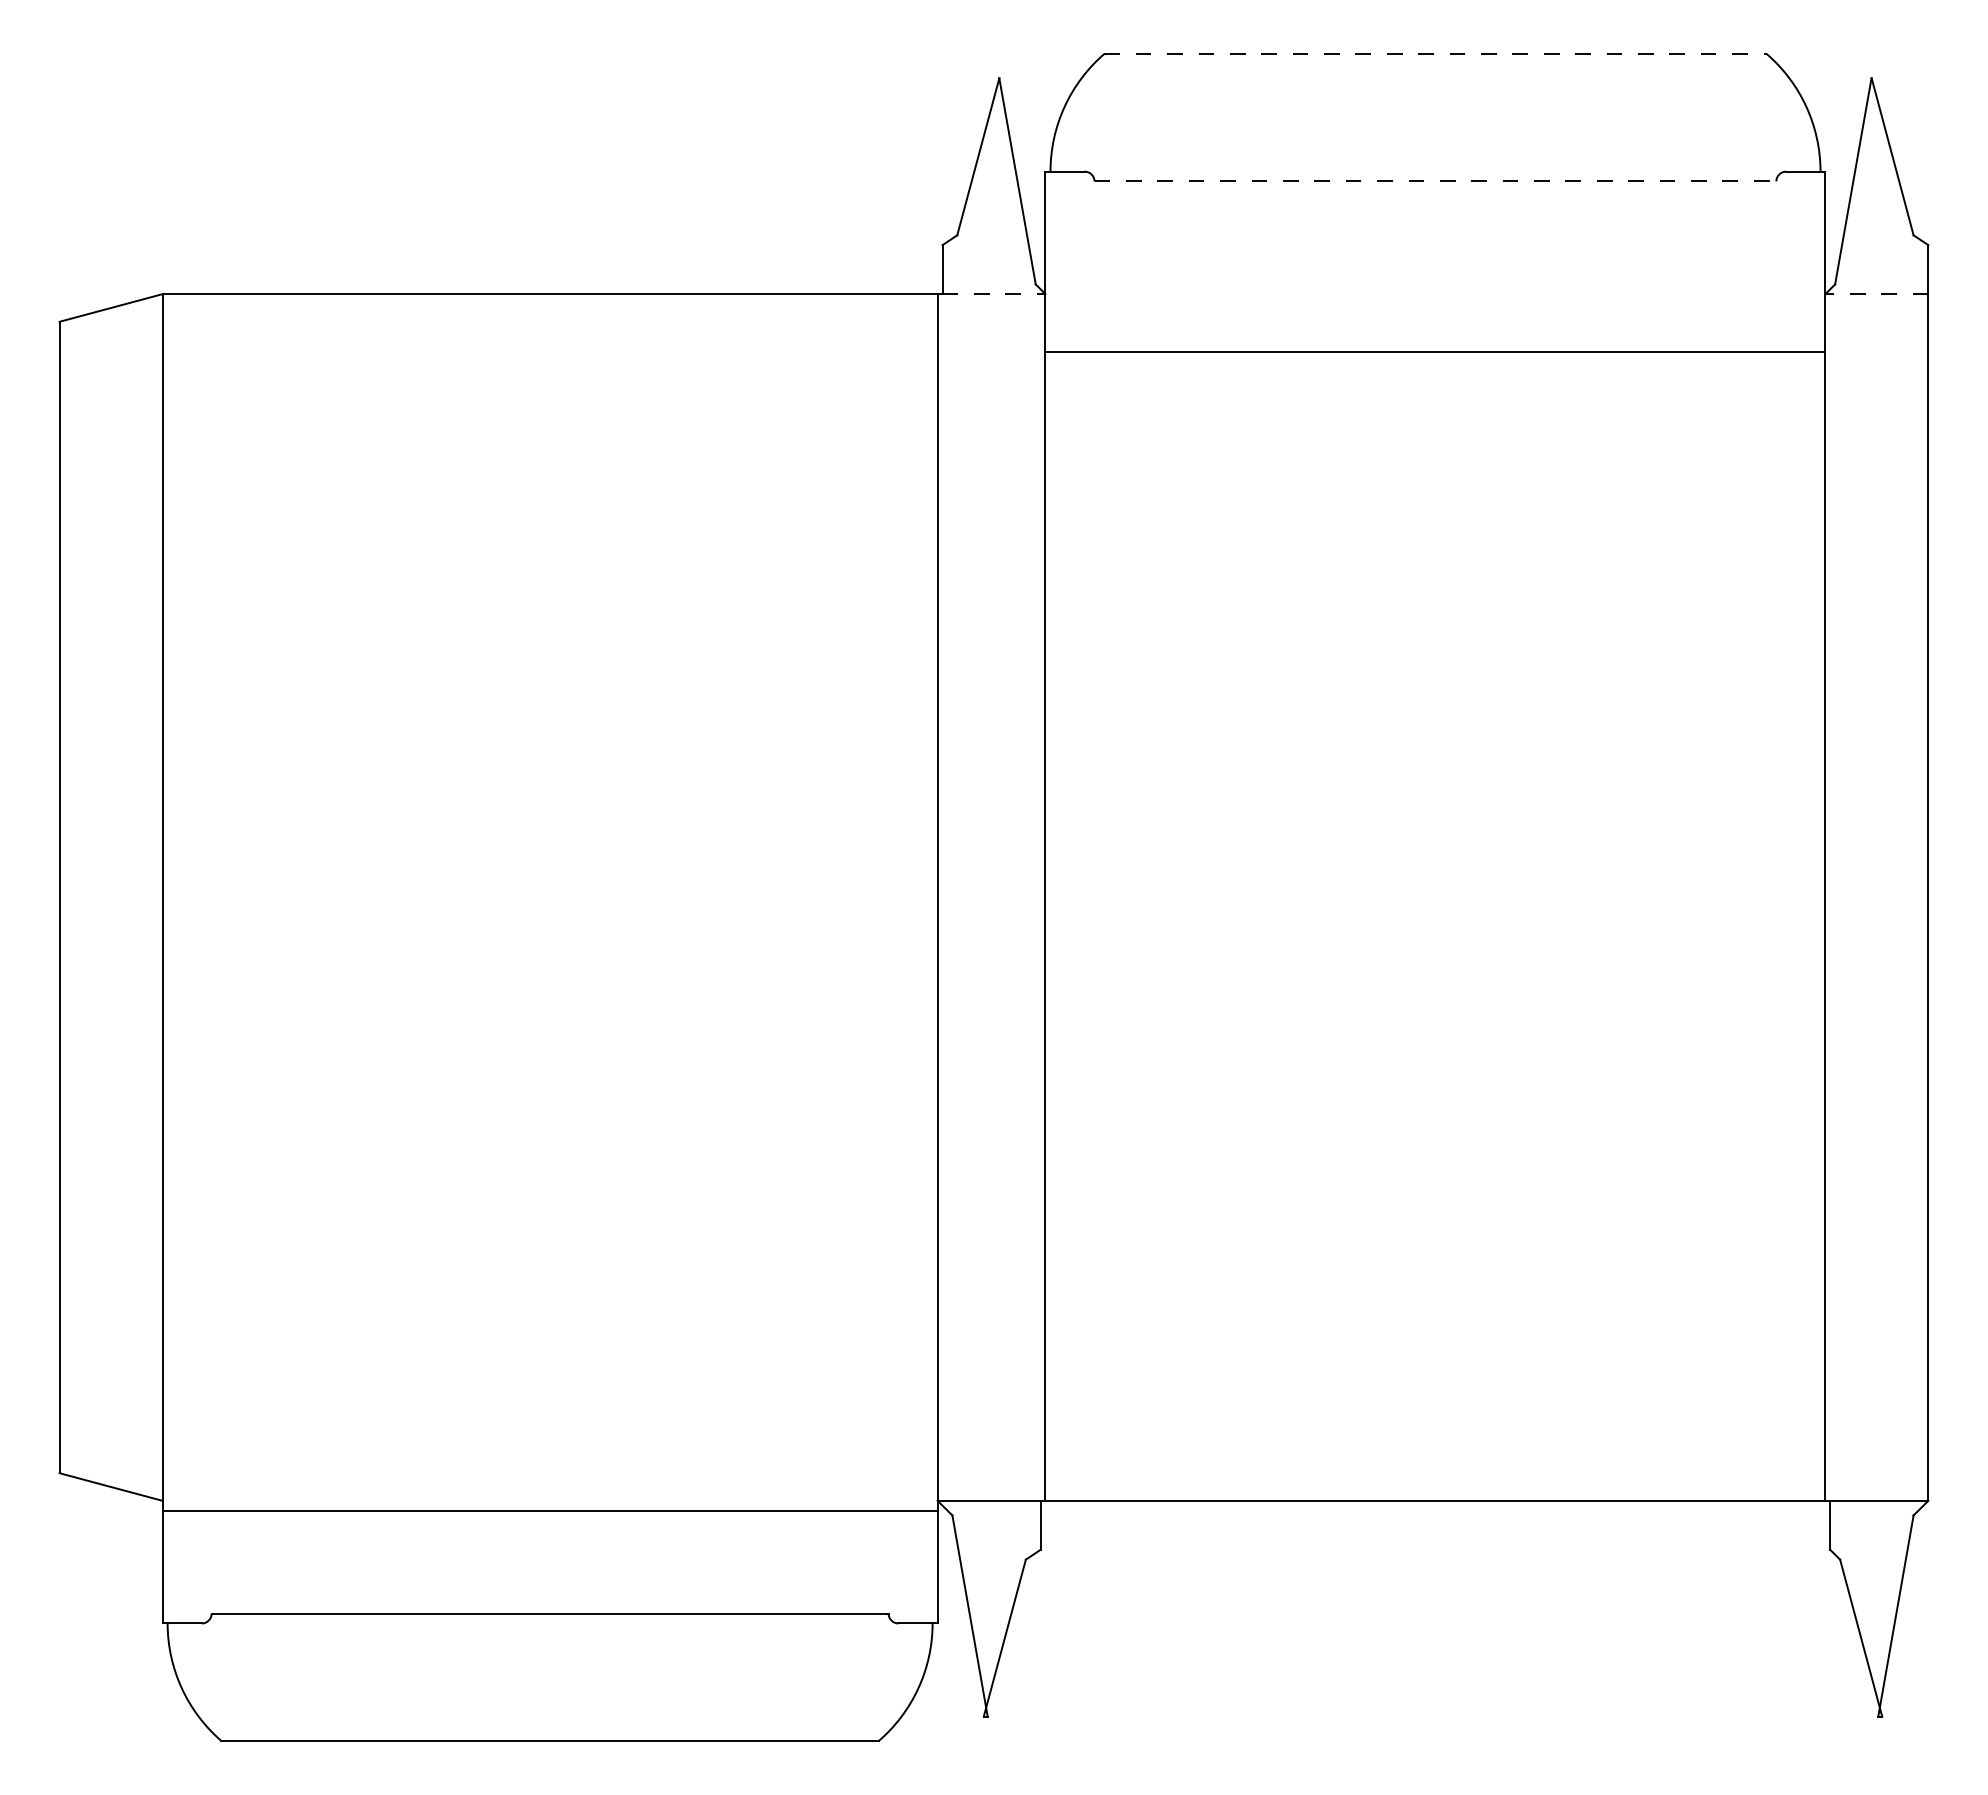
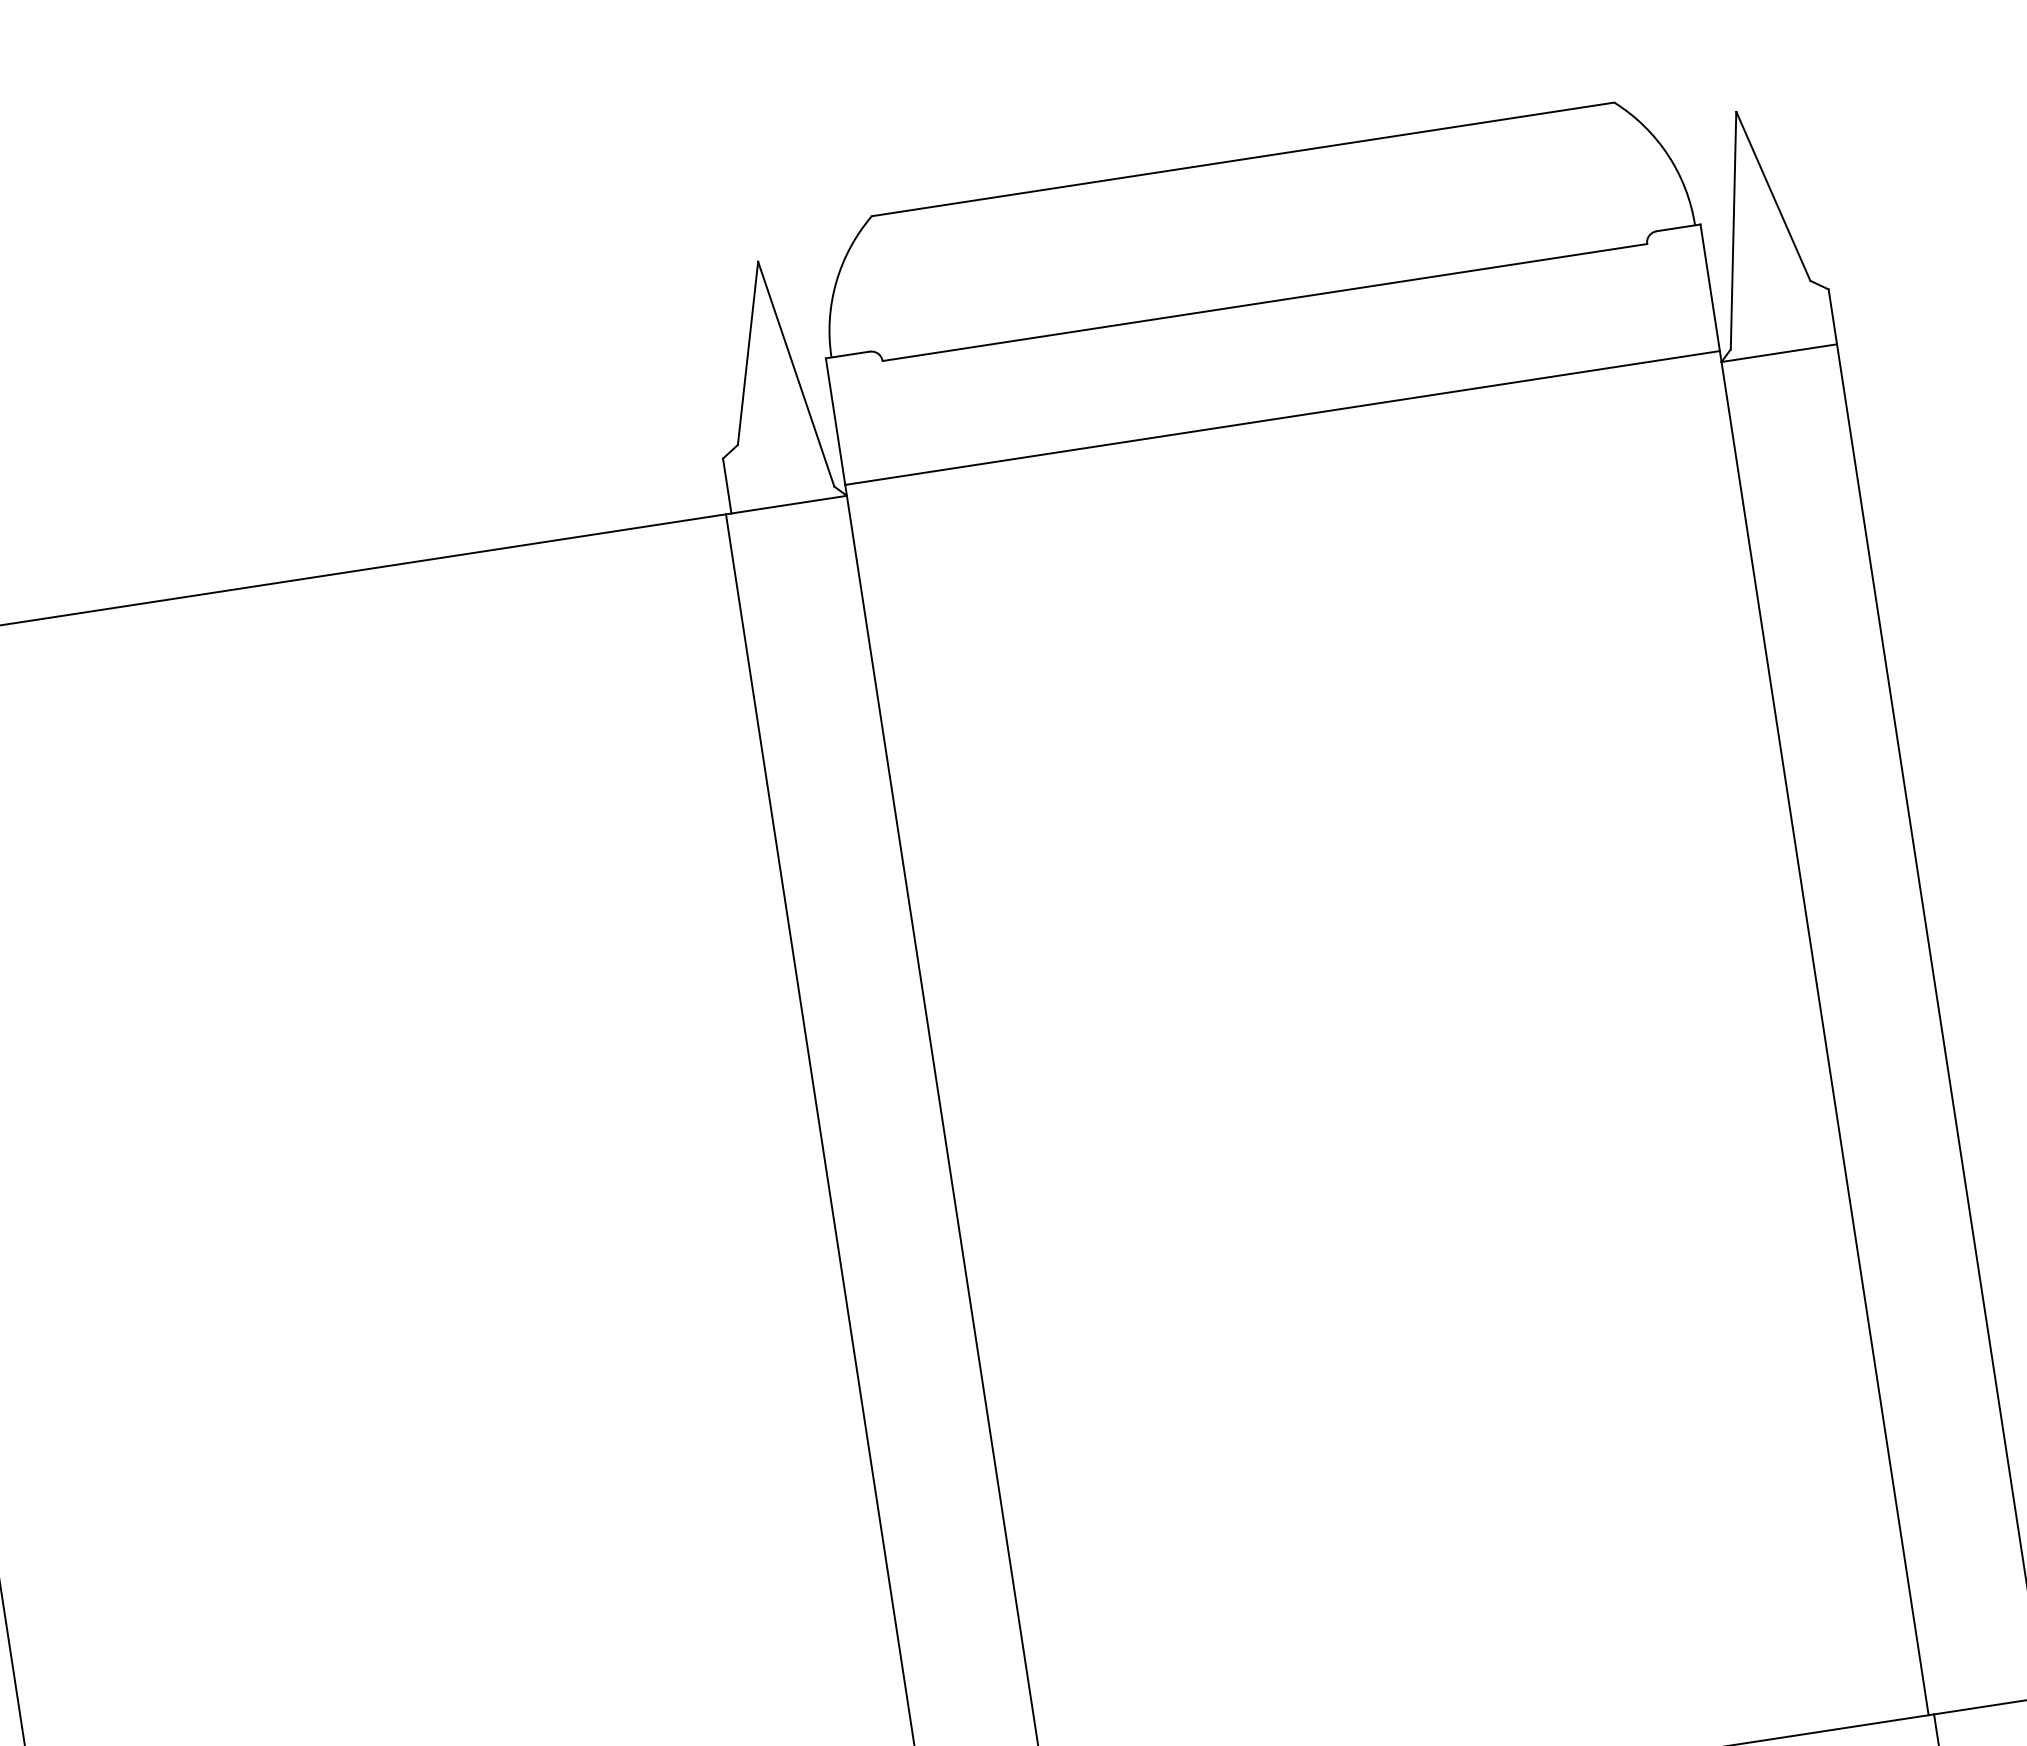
line: (1435, 53) -> (1243, 159), dashed -> solid
line: (1435, 181) -> (1264, 302), dashed -> solid
line: (994, 294) -> (789, 504), dashed -> solid
line: (1876, 294) -> (1778, 353), dashed -> solid
line: (1435, 352) -> (1282, 418), moved

